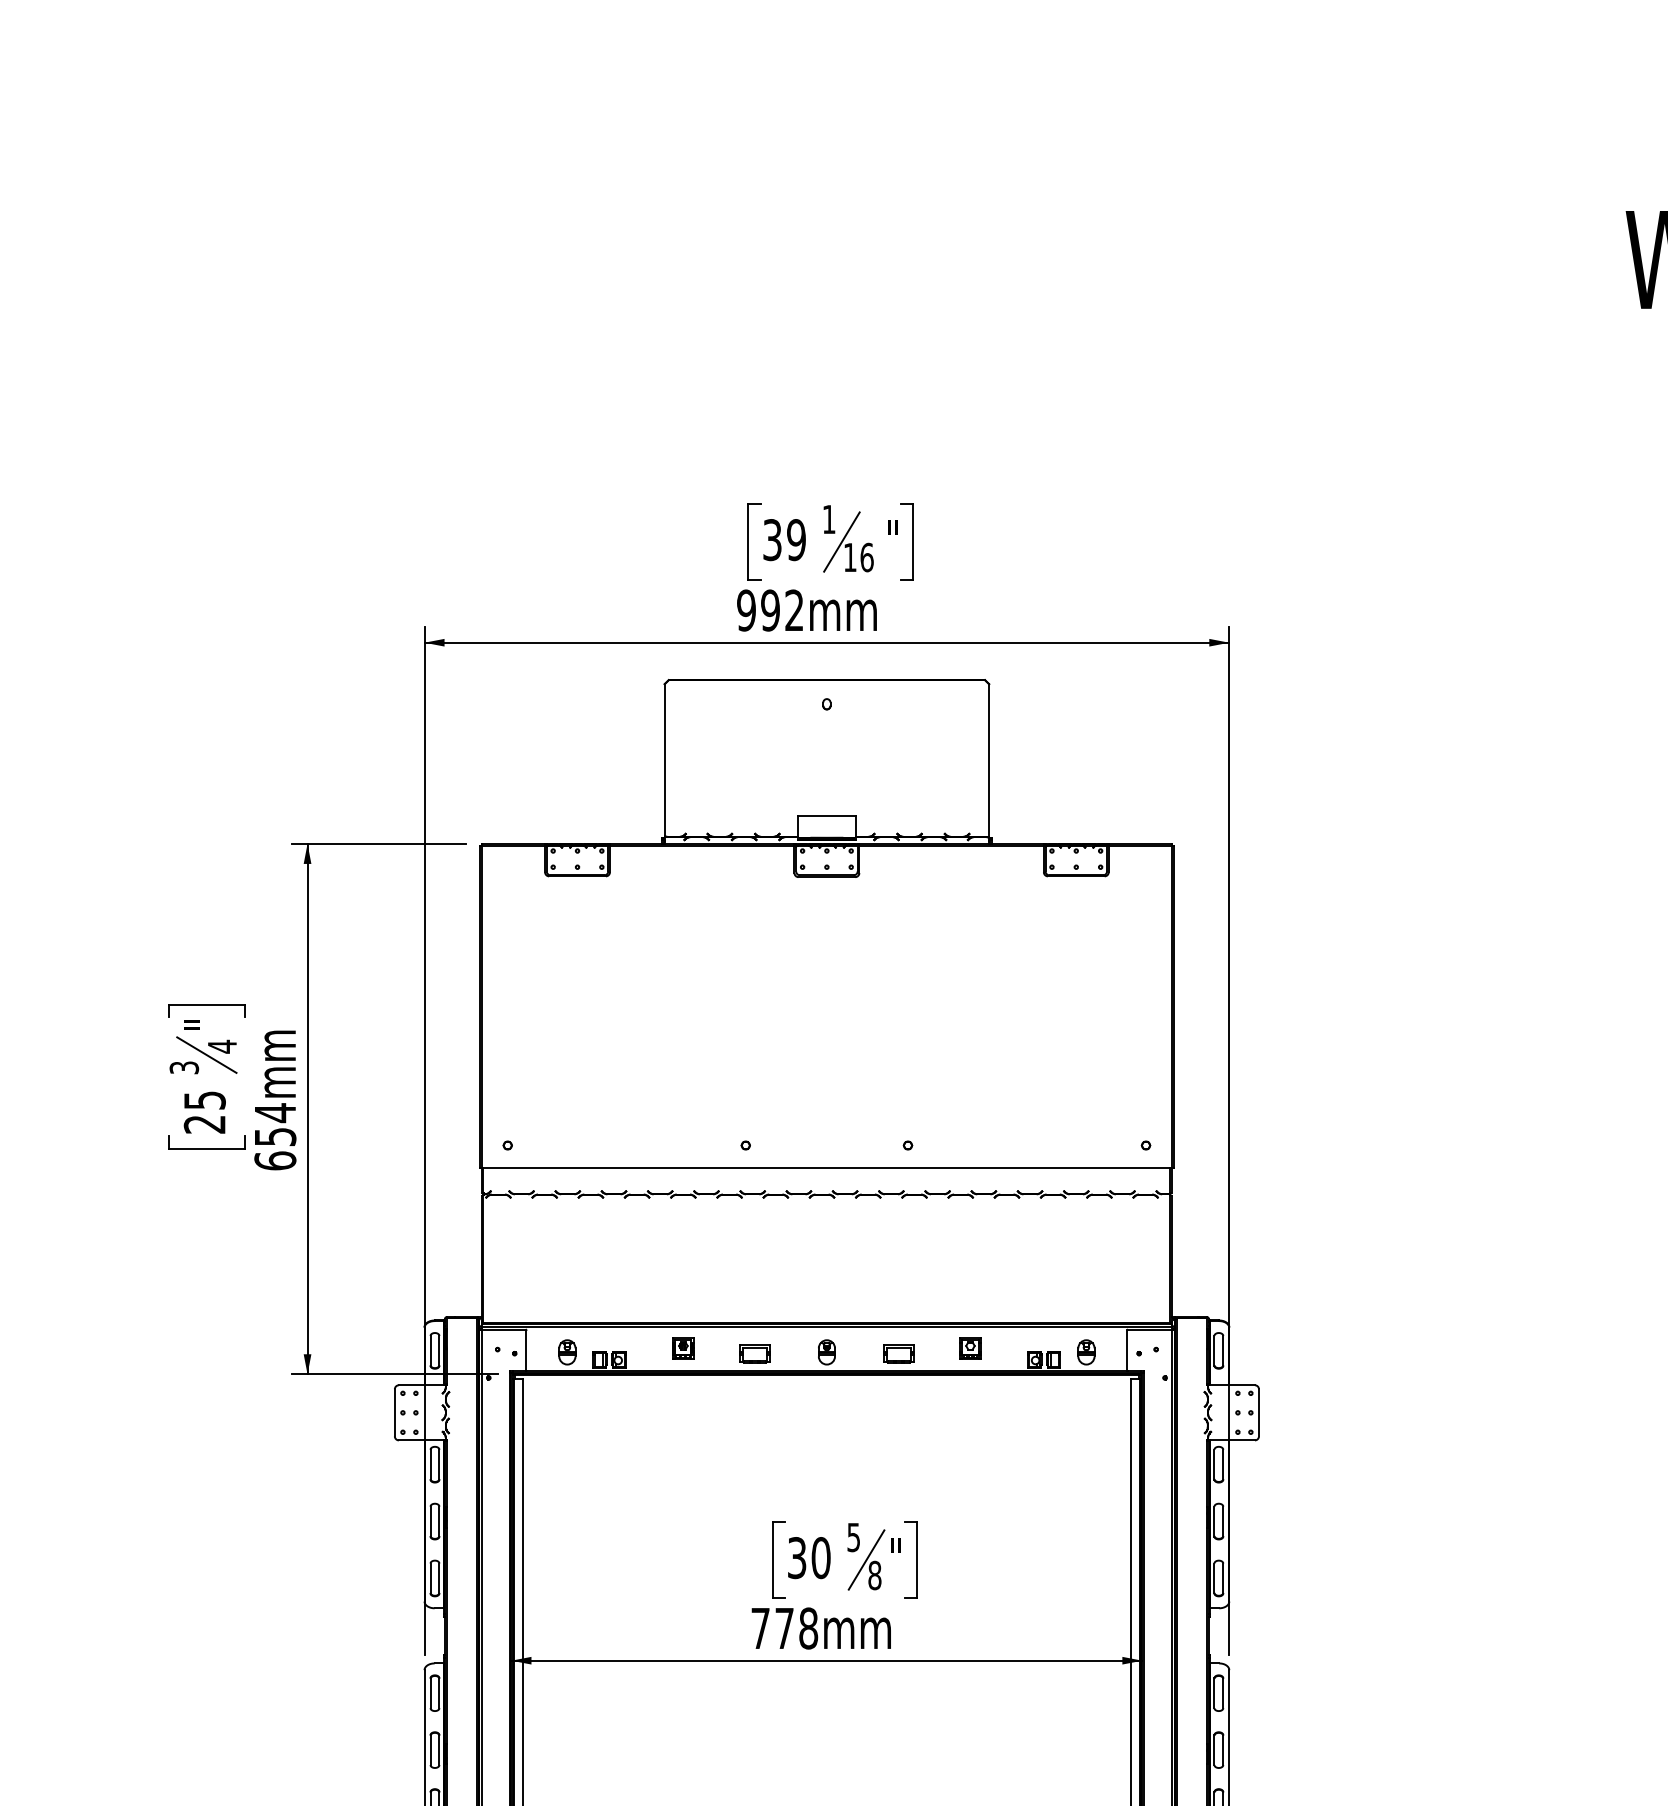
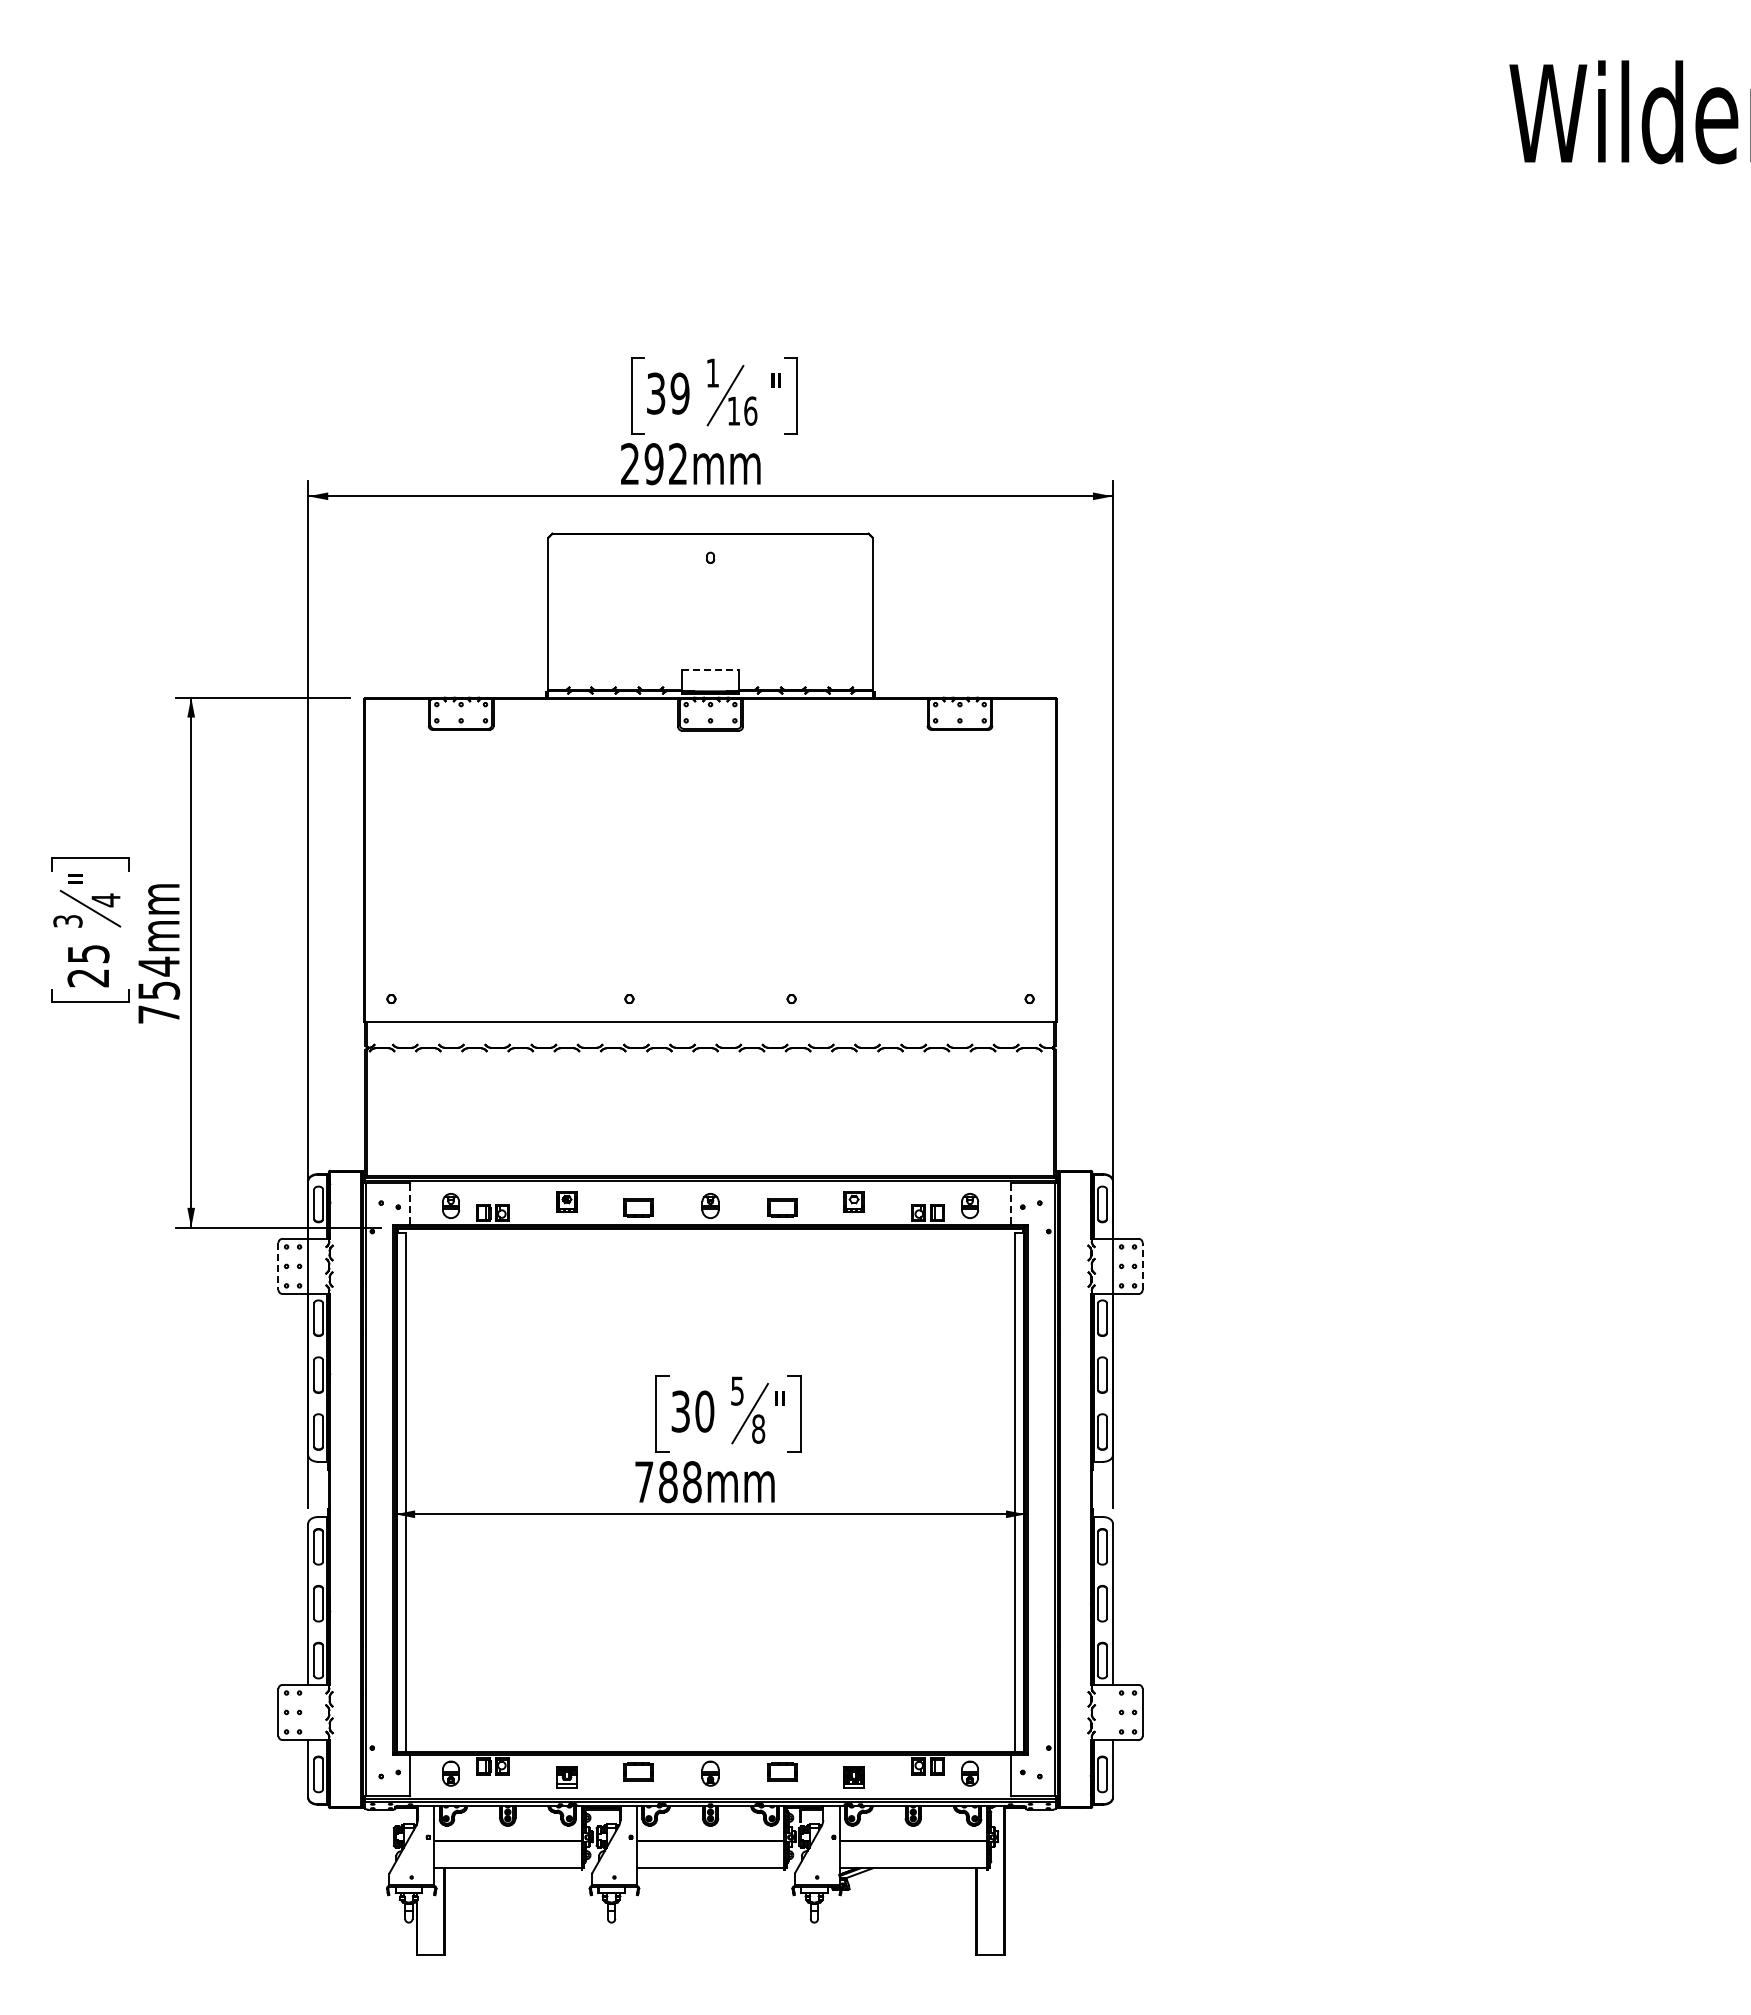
text: (745, 610) -> (629, 464), 992mm -> 292mm
line: (826, 816) -> (710, 670), solid -> dashed
text: (275, 1160) -> (159, 1014), 654mm -> 754mm
line: (526, 1349) -> (410, 1203), solid -> dashed
line: (1127, 1350) -> (1011, 1204), solid -> dashed
line: (394, 1412) -> (278, 1266), solid -> dashed
line: (1258, 1412) -> (1142, 1266), solid -> dashed
text: (784, 1628) -> (668, 1482), 778mm -> 788mm

